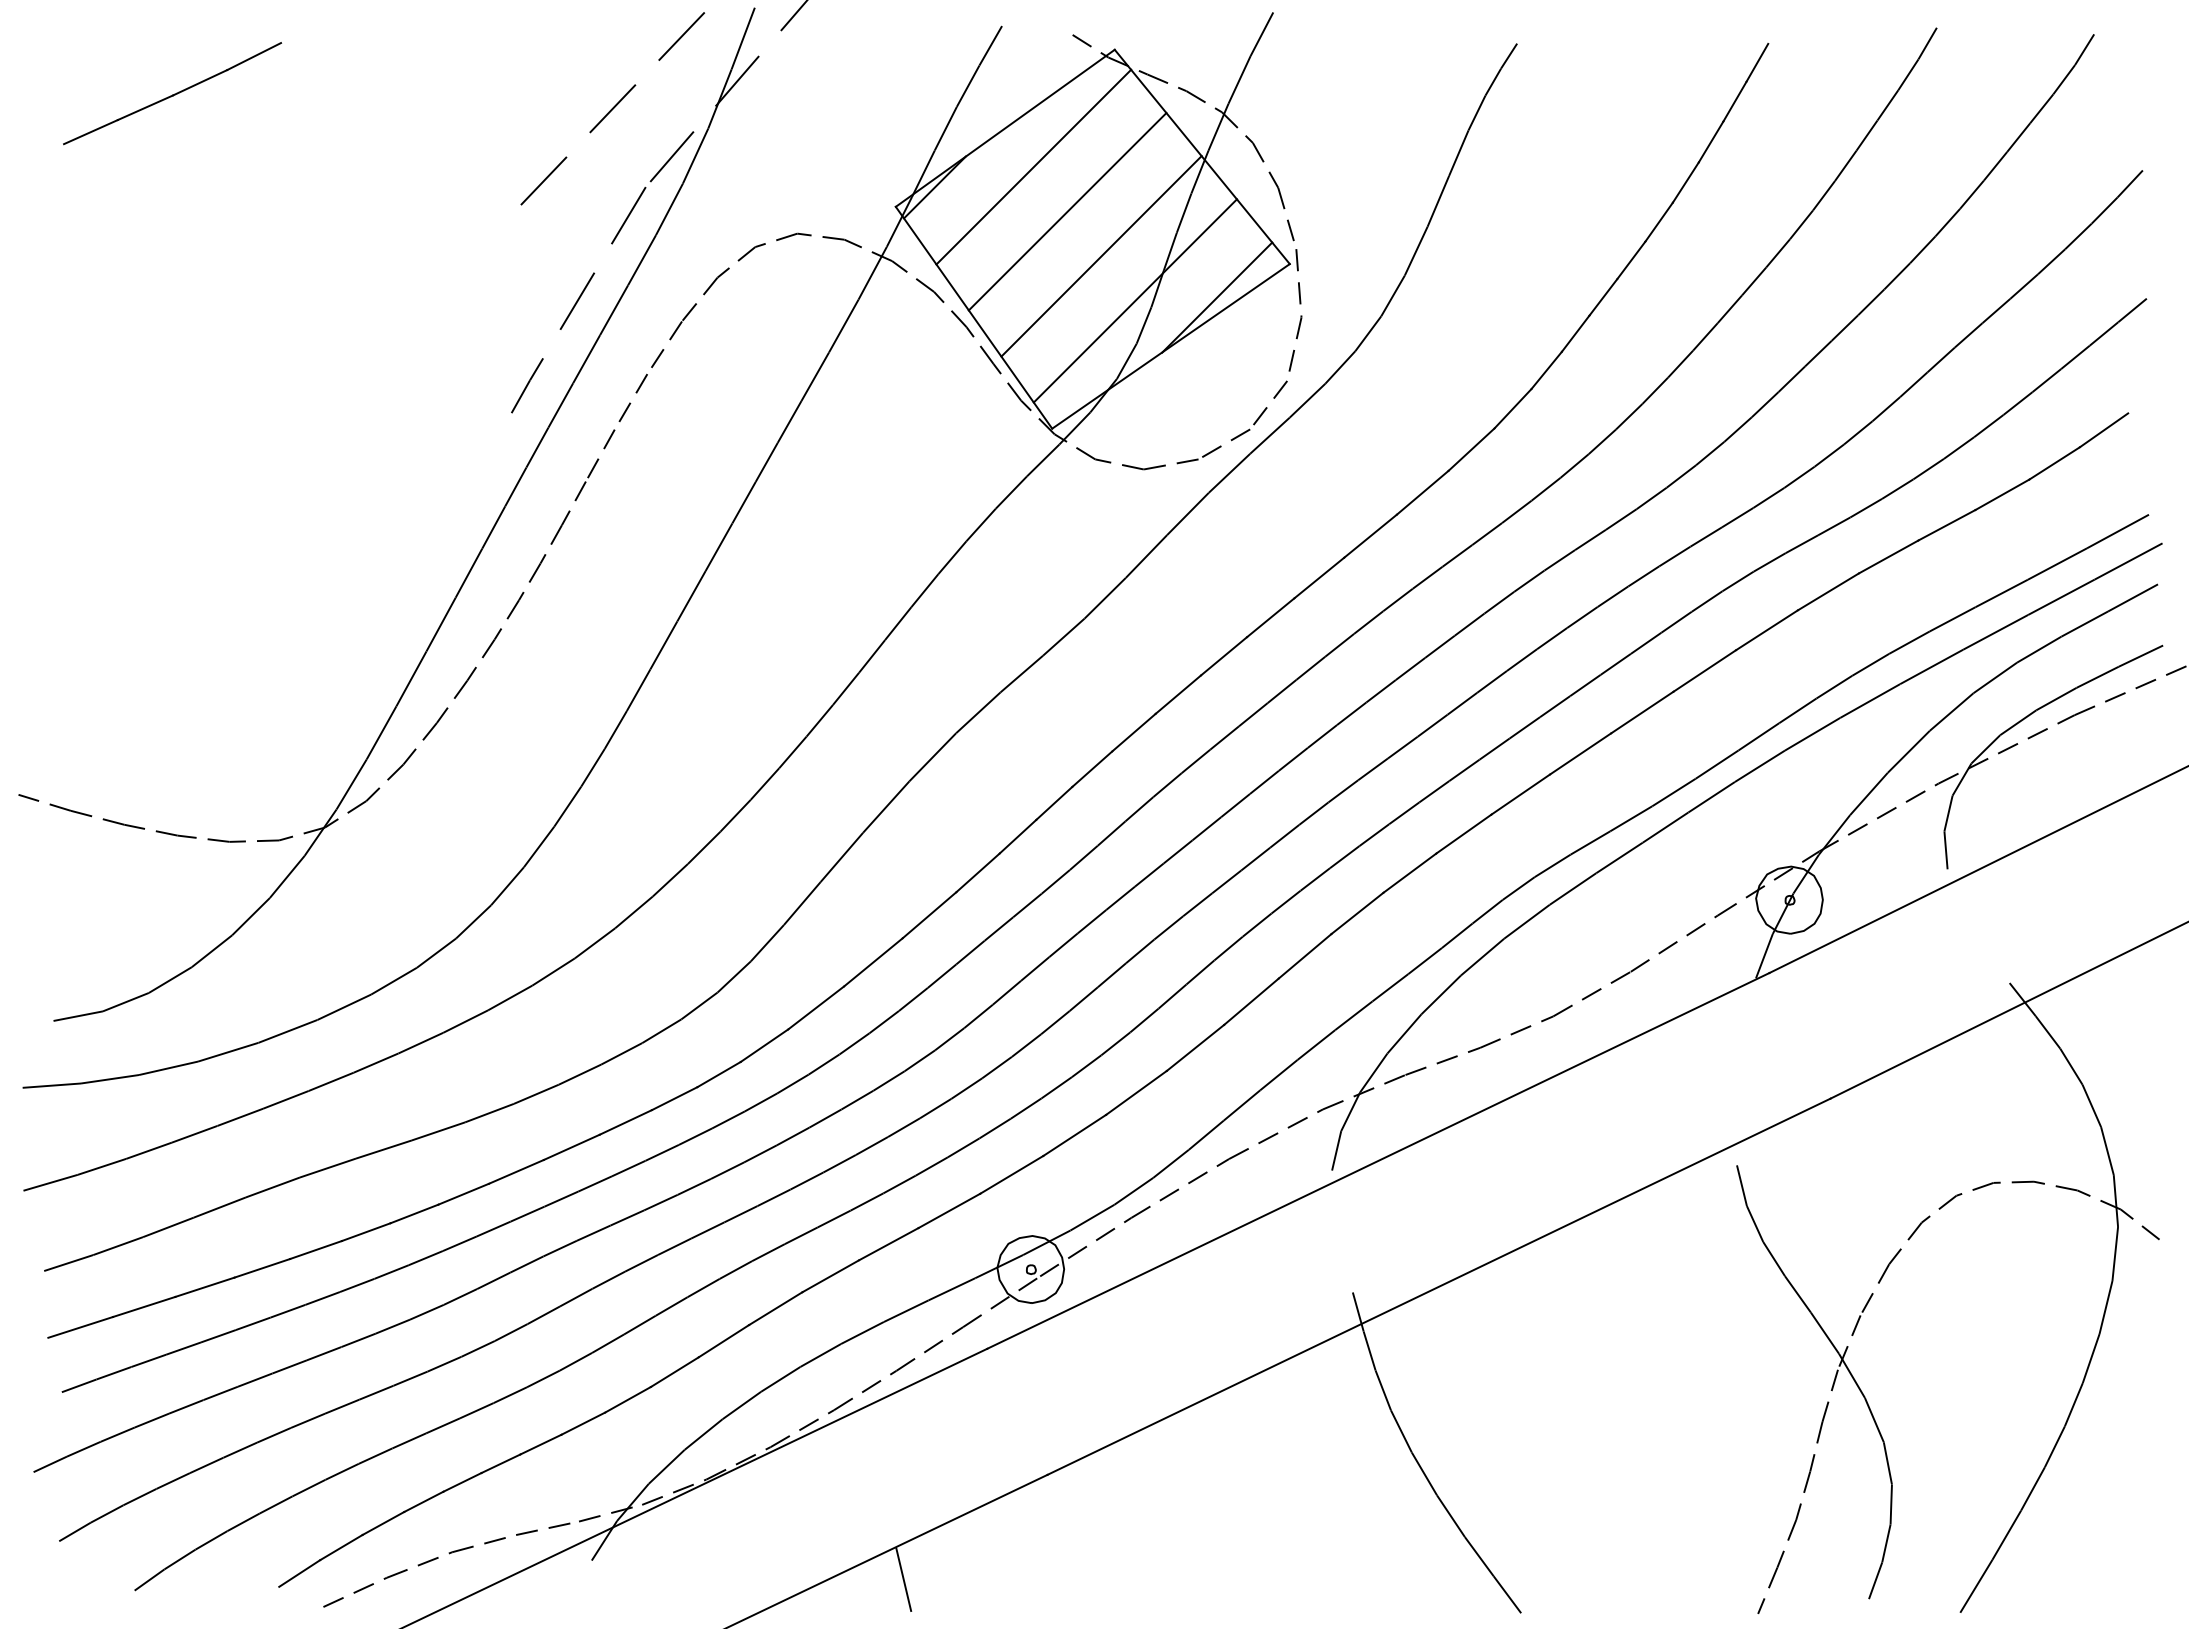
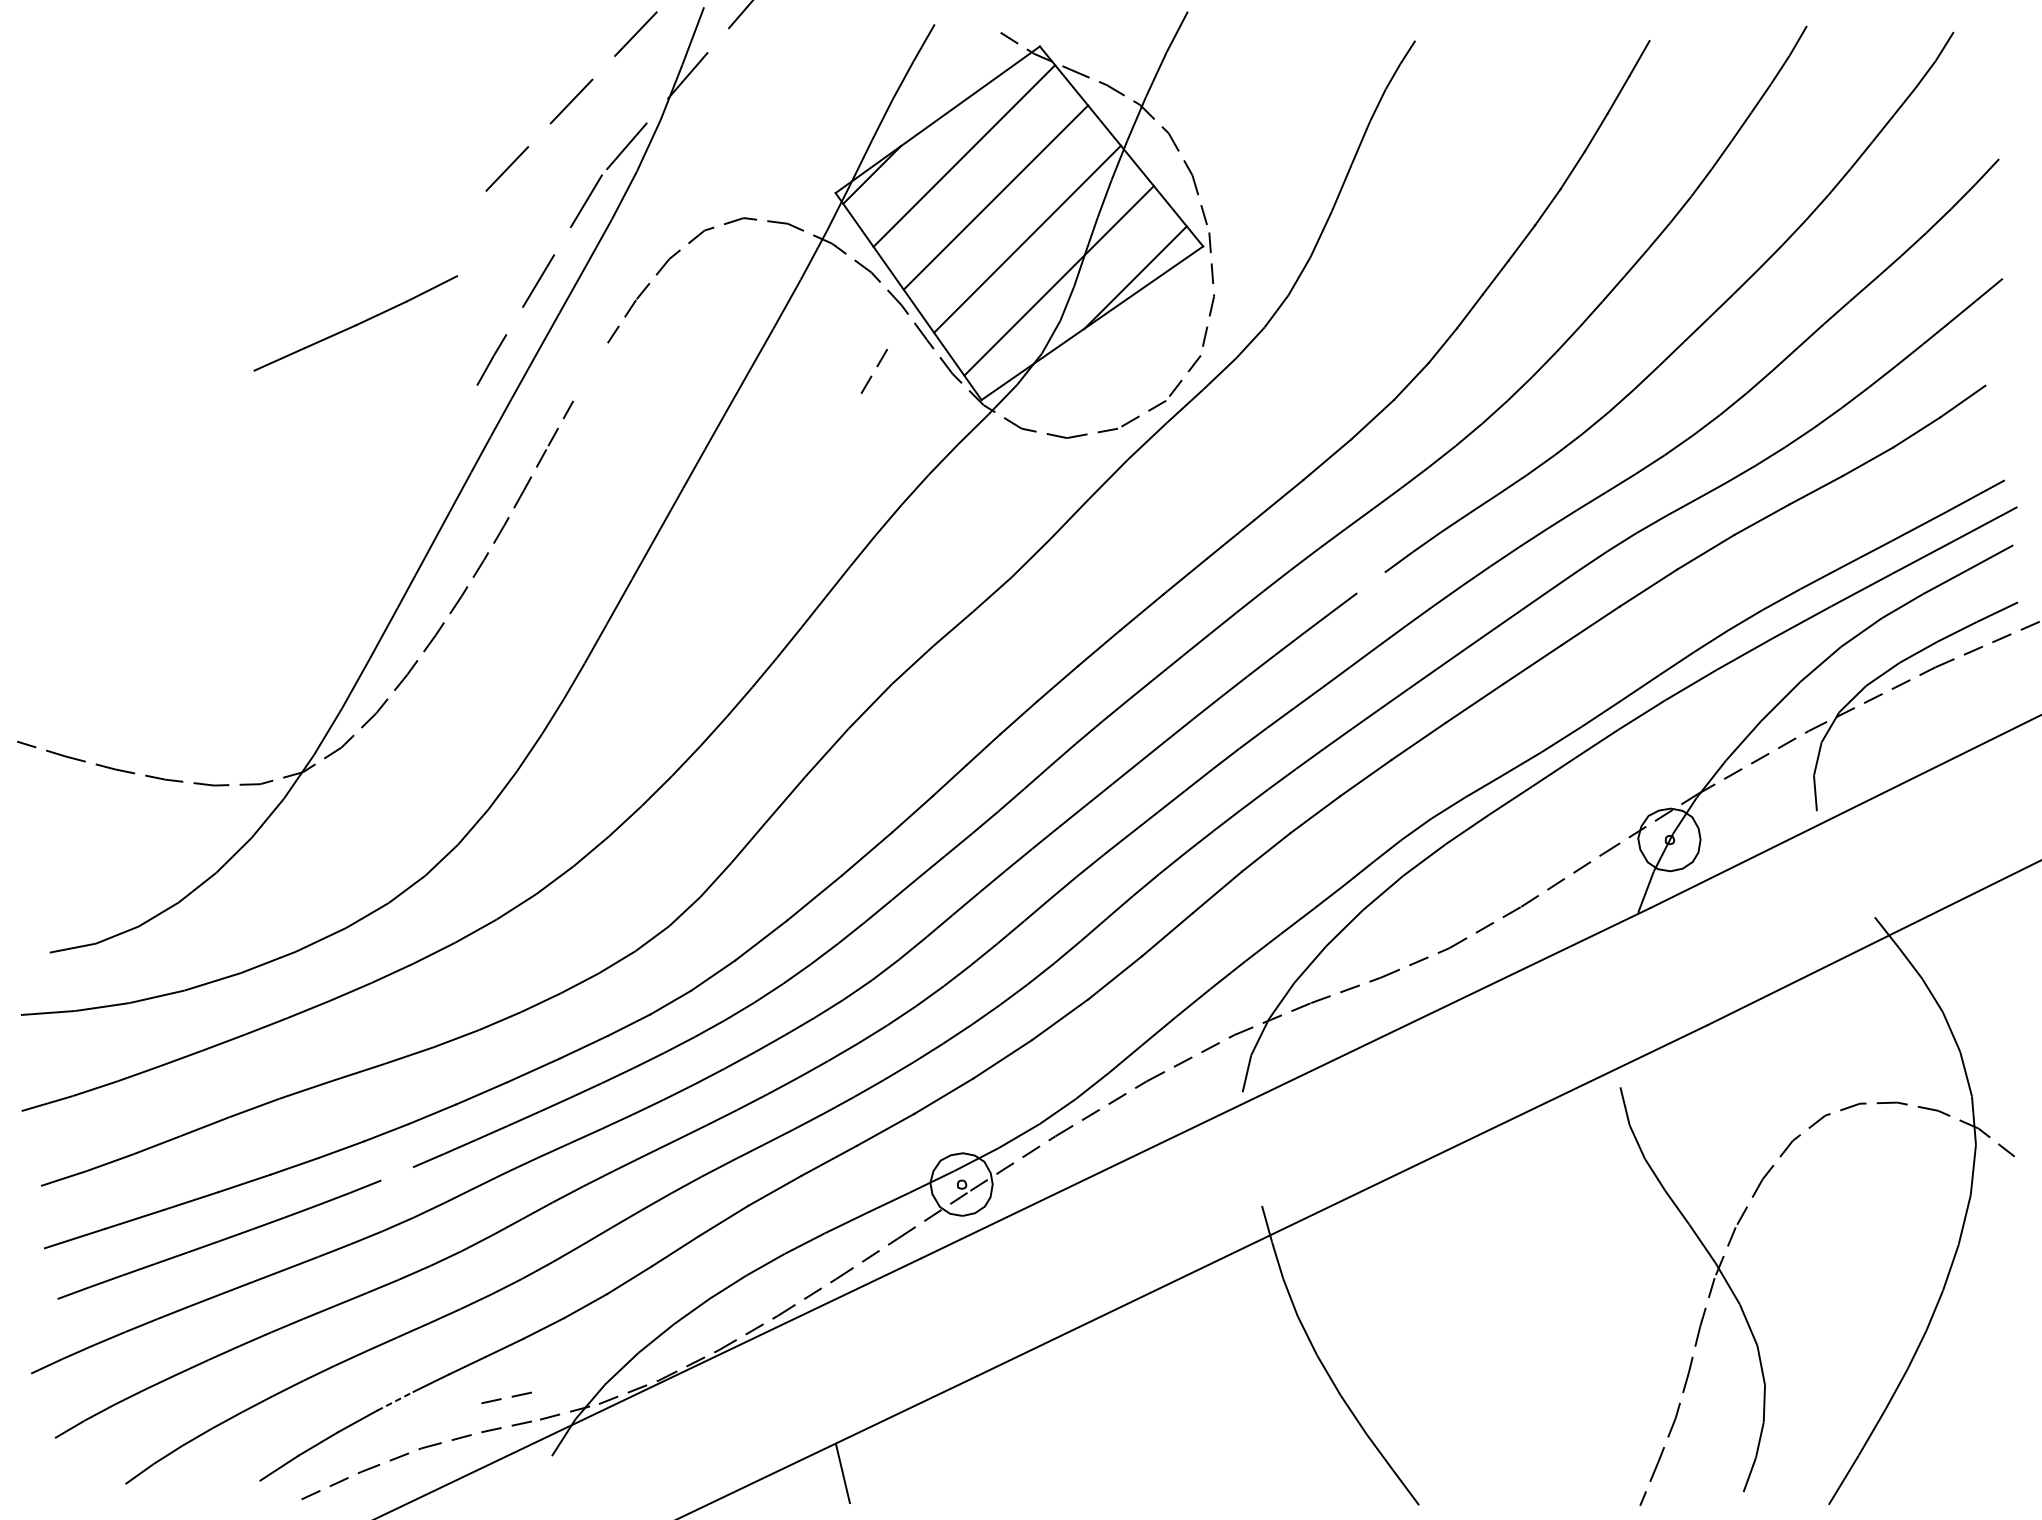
part: (172, 93) -> (355, 323), moved
line: (630, 402) -> (871, 375), moved
line: (1469, 624) -> (1370, 582), removed
line: (425, 1258) -> (396, 1174), removed
line: (548, 1497) -> (511, 1397), added
line: (424, 1501) -> (395, 1400), solid -> dashed

